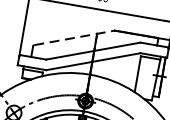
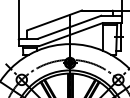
line: (74, 37) -> (54, 20), dashed -> solid

